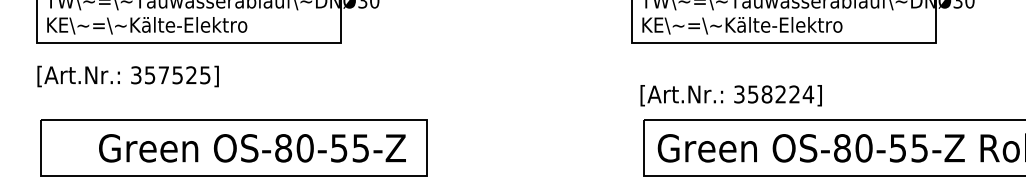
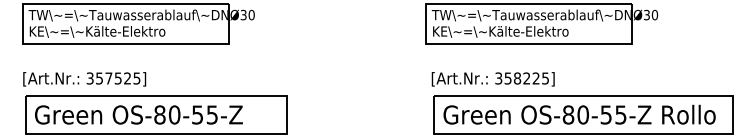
text: (127, 76) -> (84, 79), moved
text: (808, 94) -> (545, 78), 358224] -> 358225]
text: (251, 147) -> (138, 114), moved

